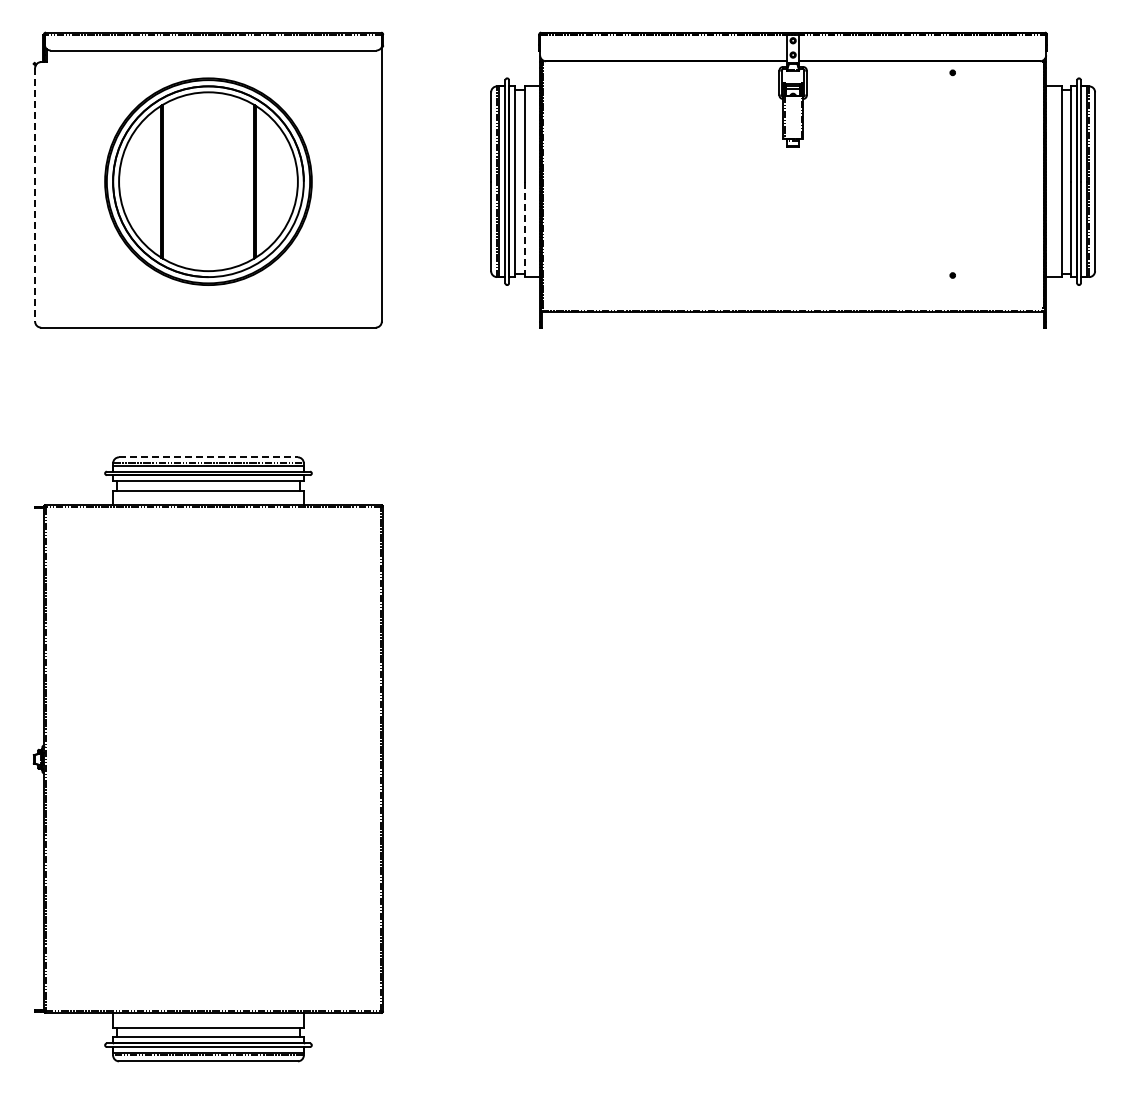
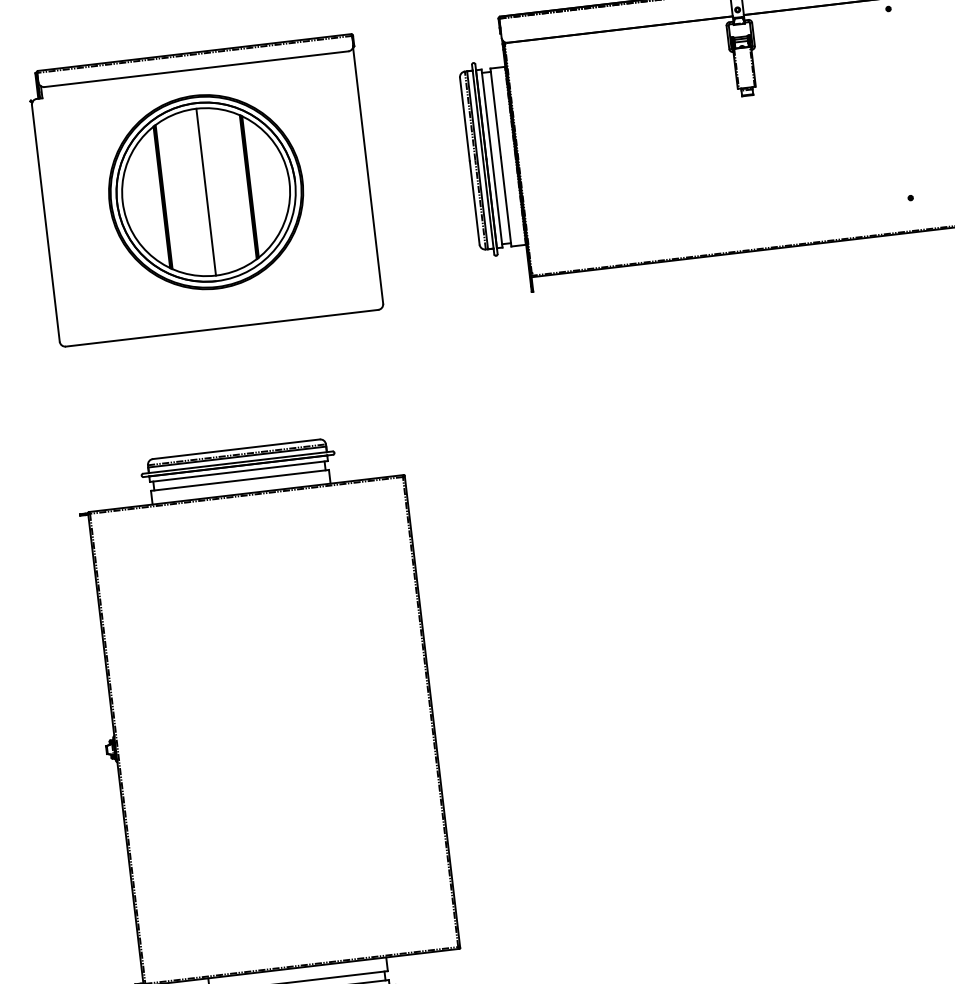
line: (208, 181) -> (206, 191), added
line: (35, 194) -> (46, 223), dashed -> solid
line: (524, 229) -> (506, 202), dashed -> solid
line: (208, 457) -> (236, 449), dashed -> solid

